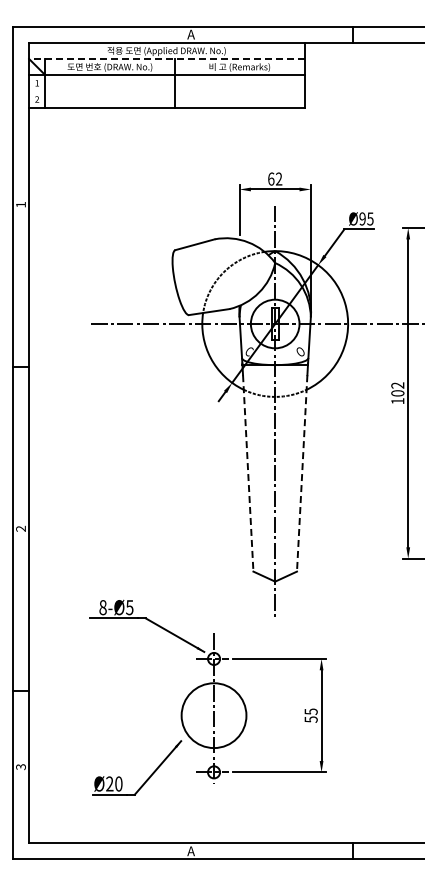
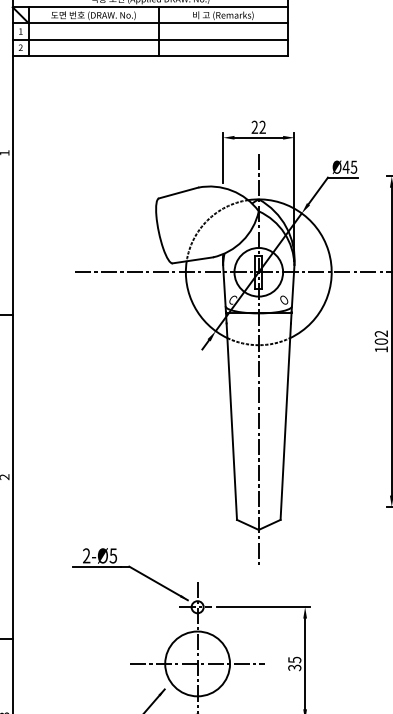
line: (166, 58) -> (150, 6), dashed -> solid
line: (166, 91) -> (150, 39), added
text: (271, 178) -> (255, 126), 62 -> 22
text: (362, 218) -> (346, 166), Ø95 -> Ø45
line: (248, 473) -> (232, 421), dashed -> solid
line: (302, 473) -> (286, 421), dashed -> solid
text: (102, 607) -> (86, 555), 8-Ø5 -> 2-Ø5
line: (213, 715) -> (197, 663), added
text: (310, 719) -> (294, 667), 55 -> 35

